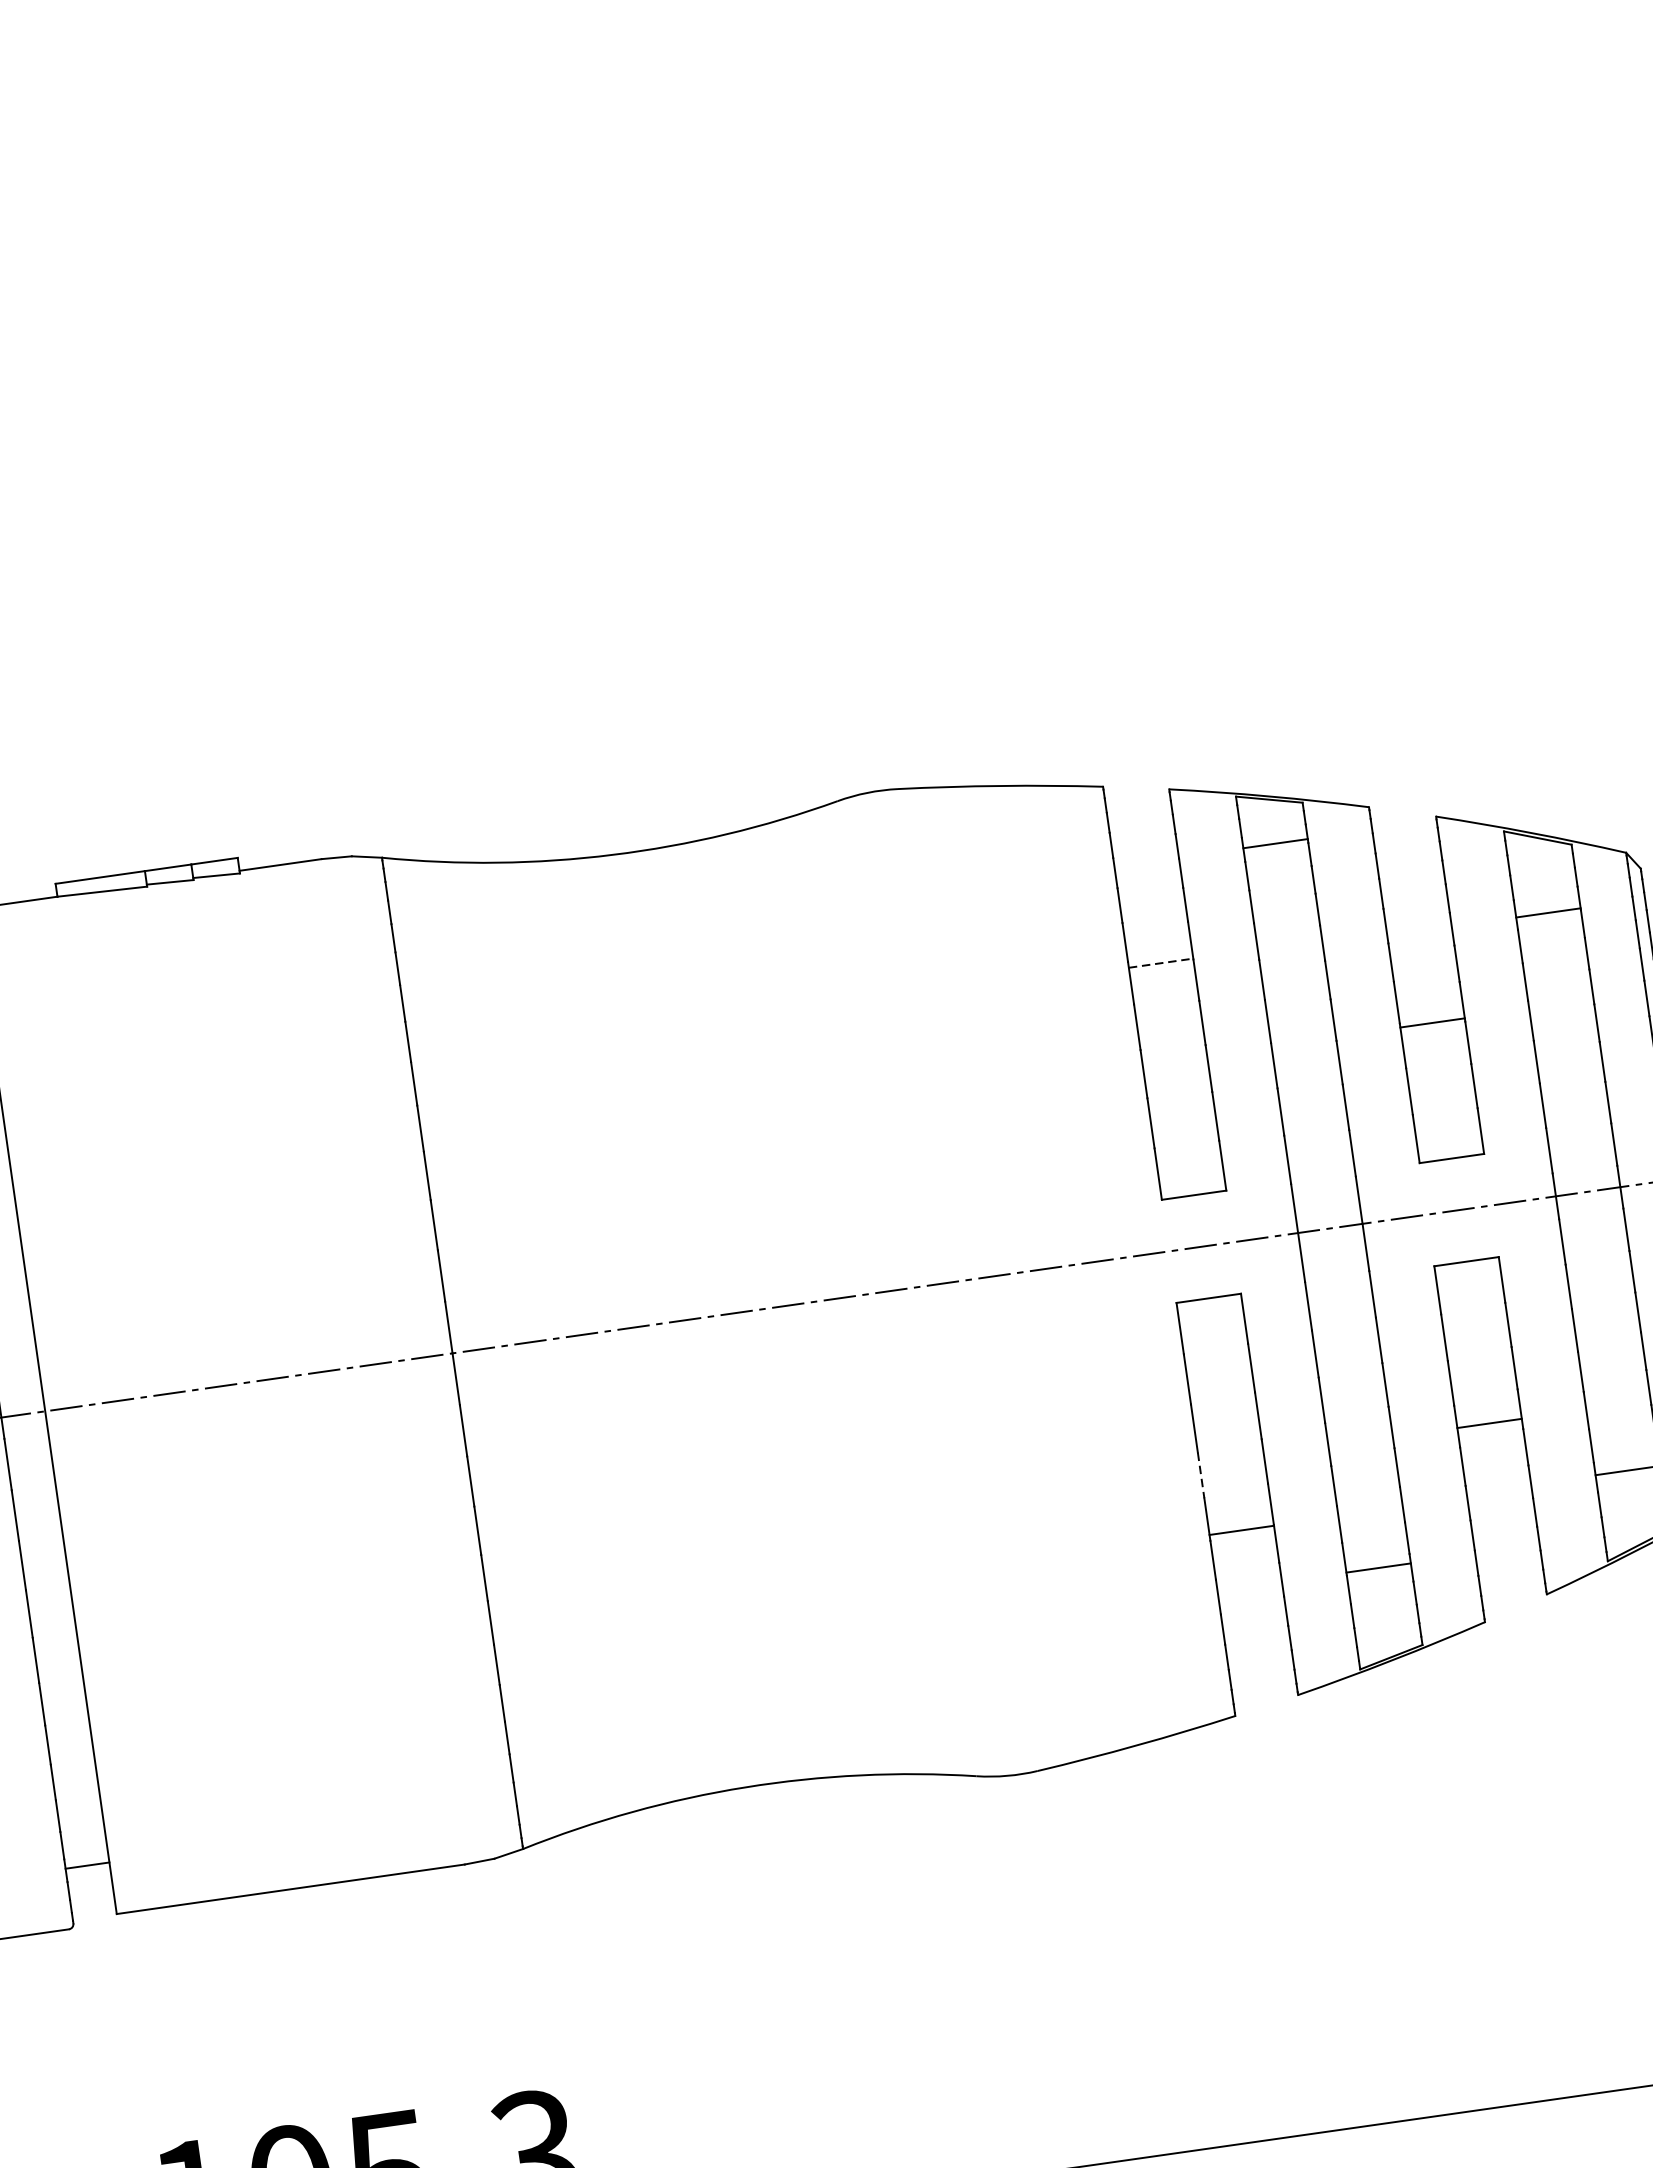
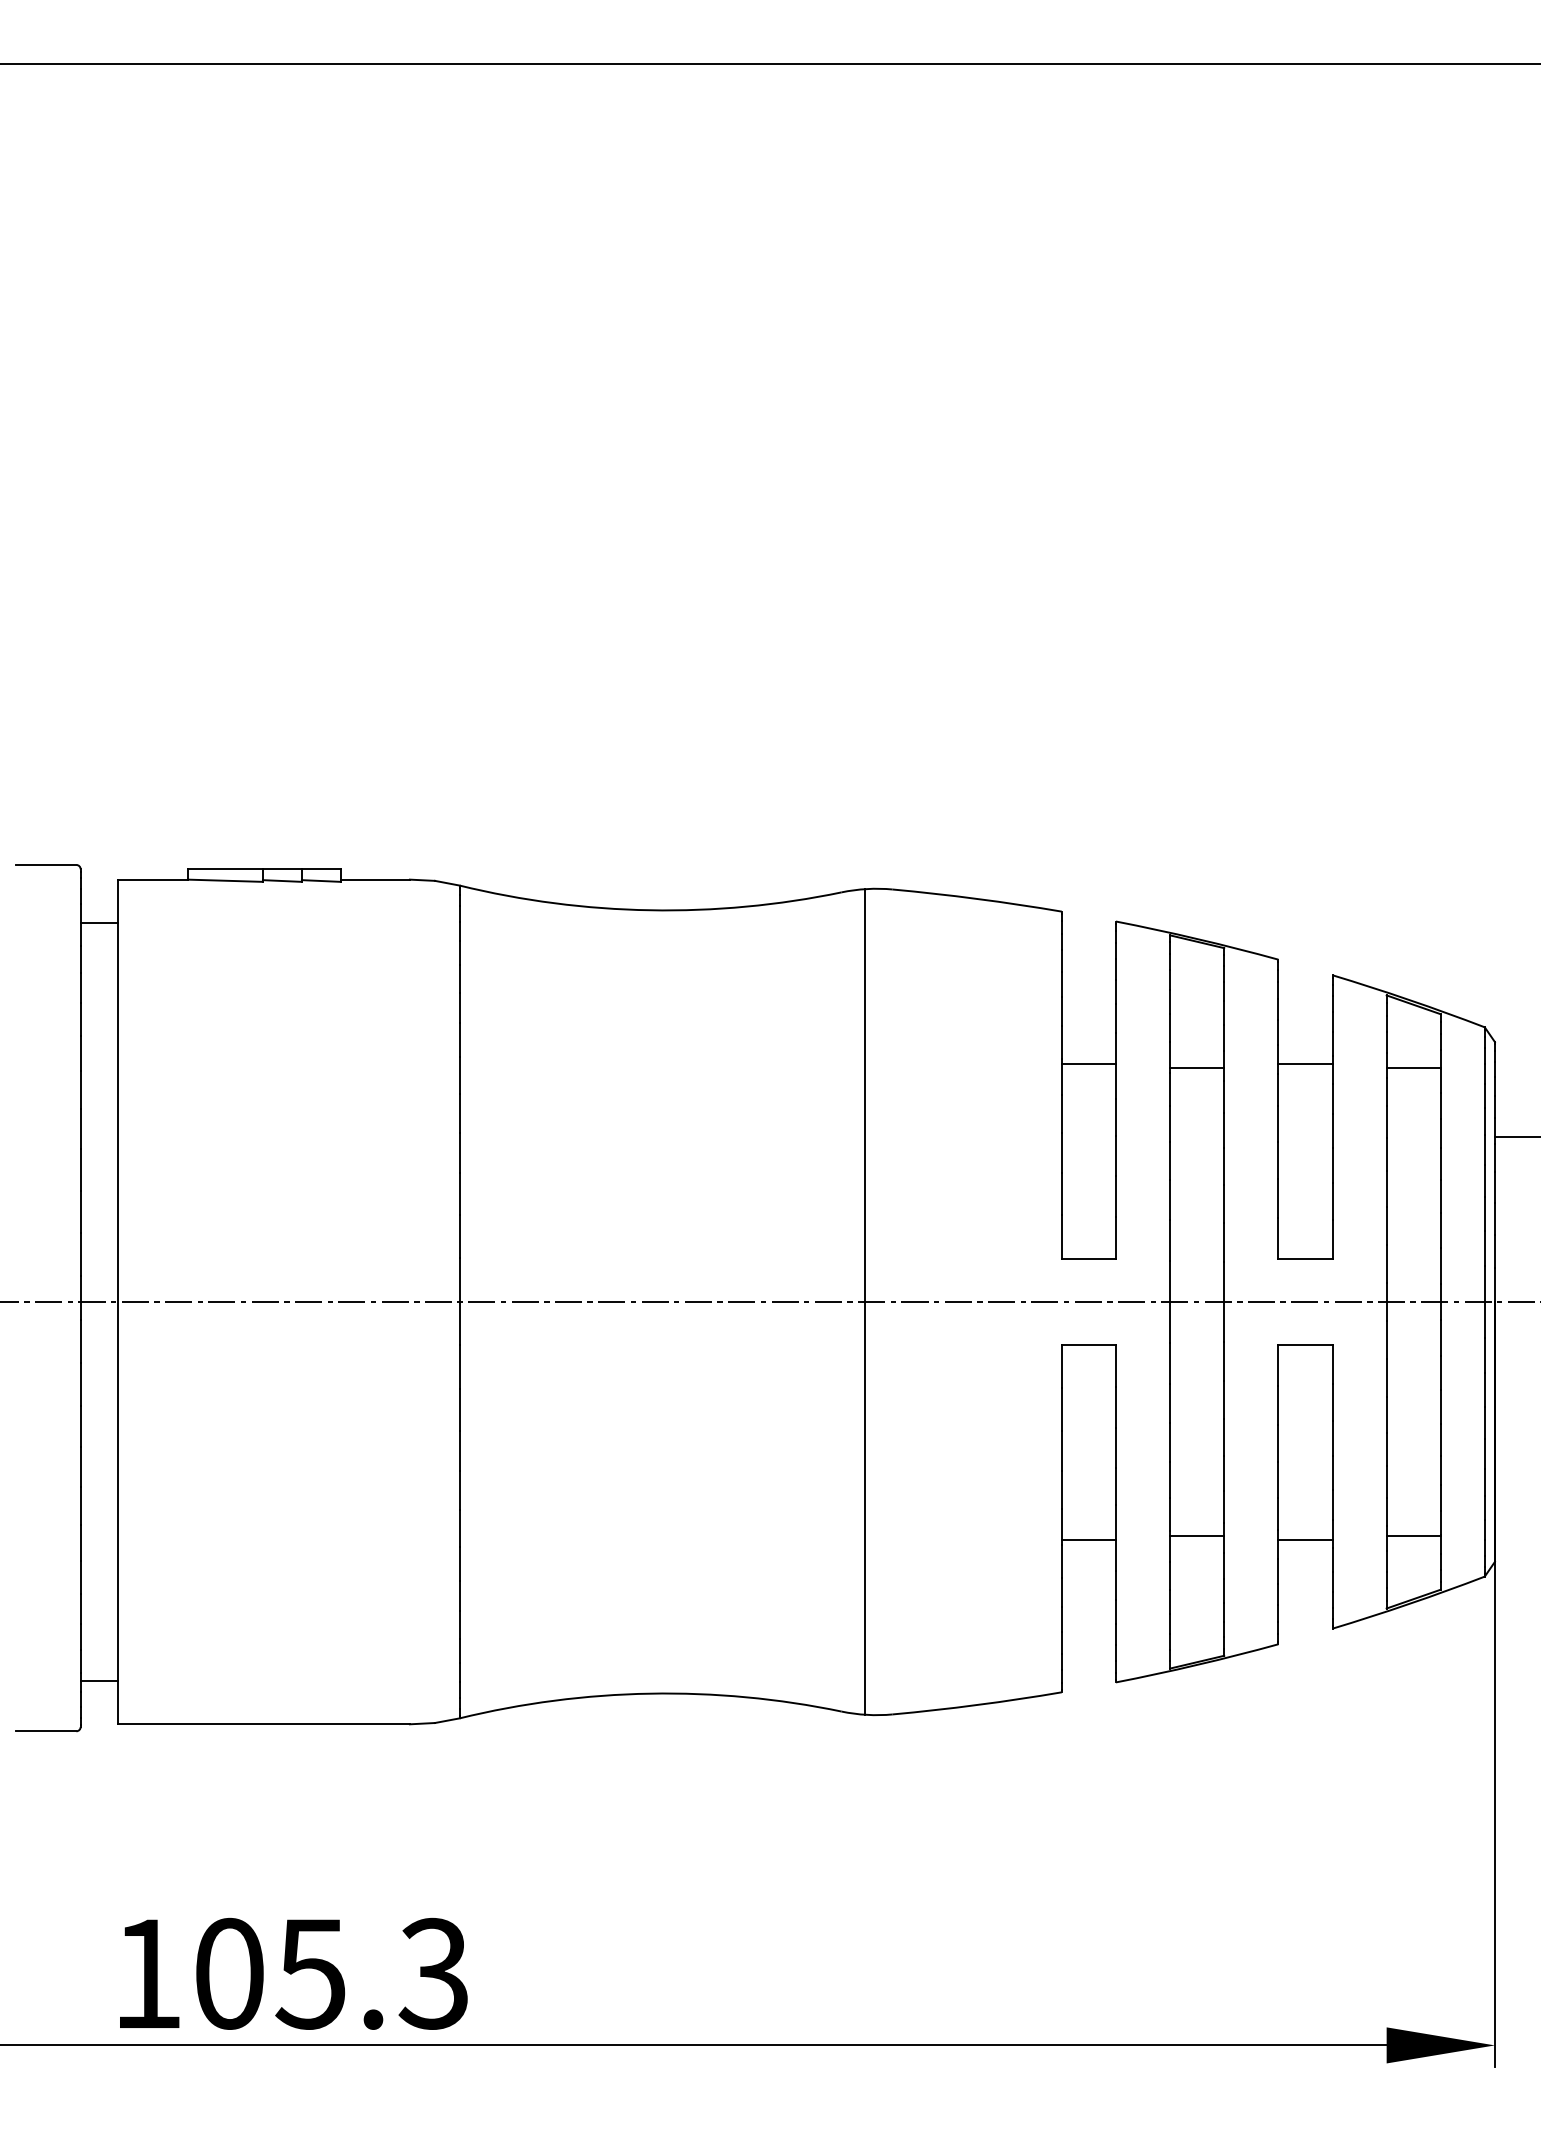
line: (1275, 843) -> (1197, 1067), moved
line: (1161, 962) -> (1089, 1063), dashed -> solid
line: (1432, 1022) -> (1305, 1063), moved
line: (935, 1284) -> (865, 1301), added
line: (1489, 1423) -> (1305, 1540), moved
line: (1200, 1475) -> (1061, 1490), dashed -> solid
line: (1379, 1568) -> (1197, 1536), moved

